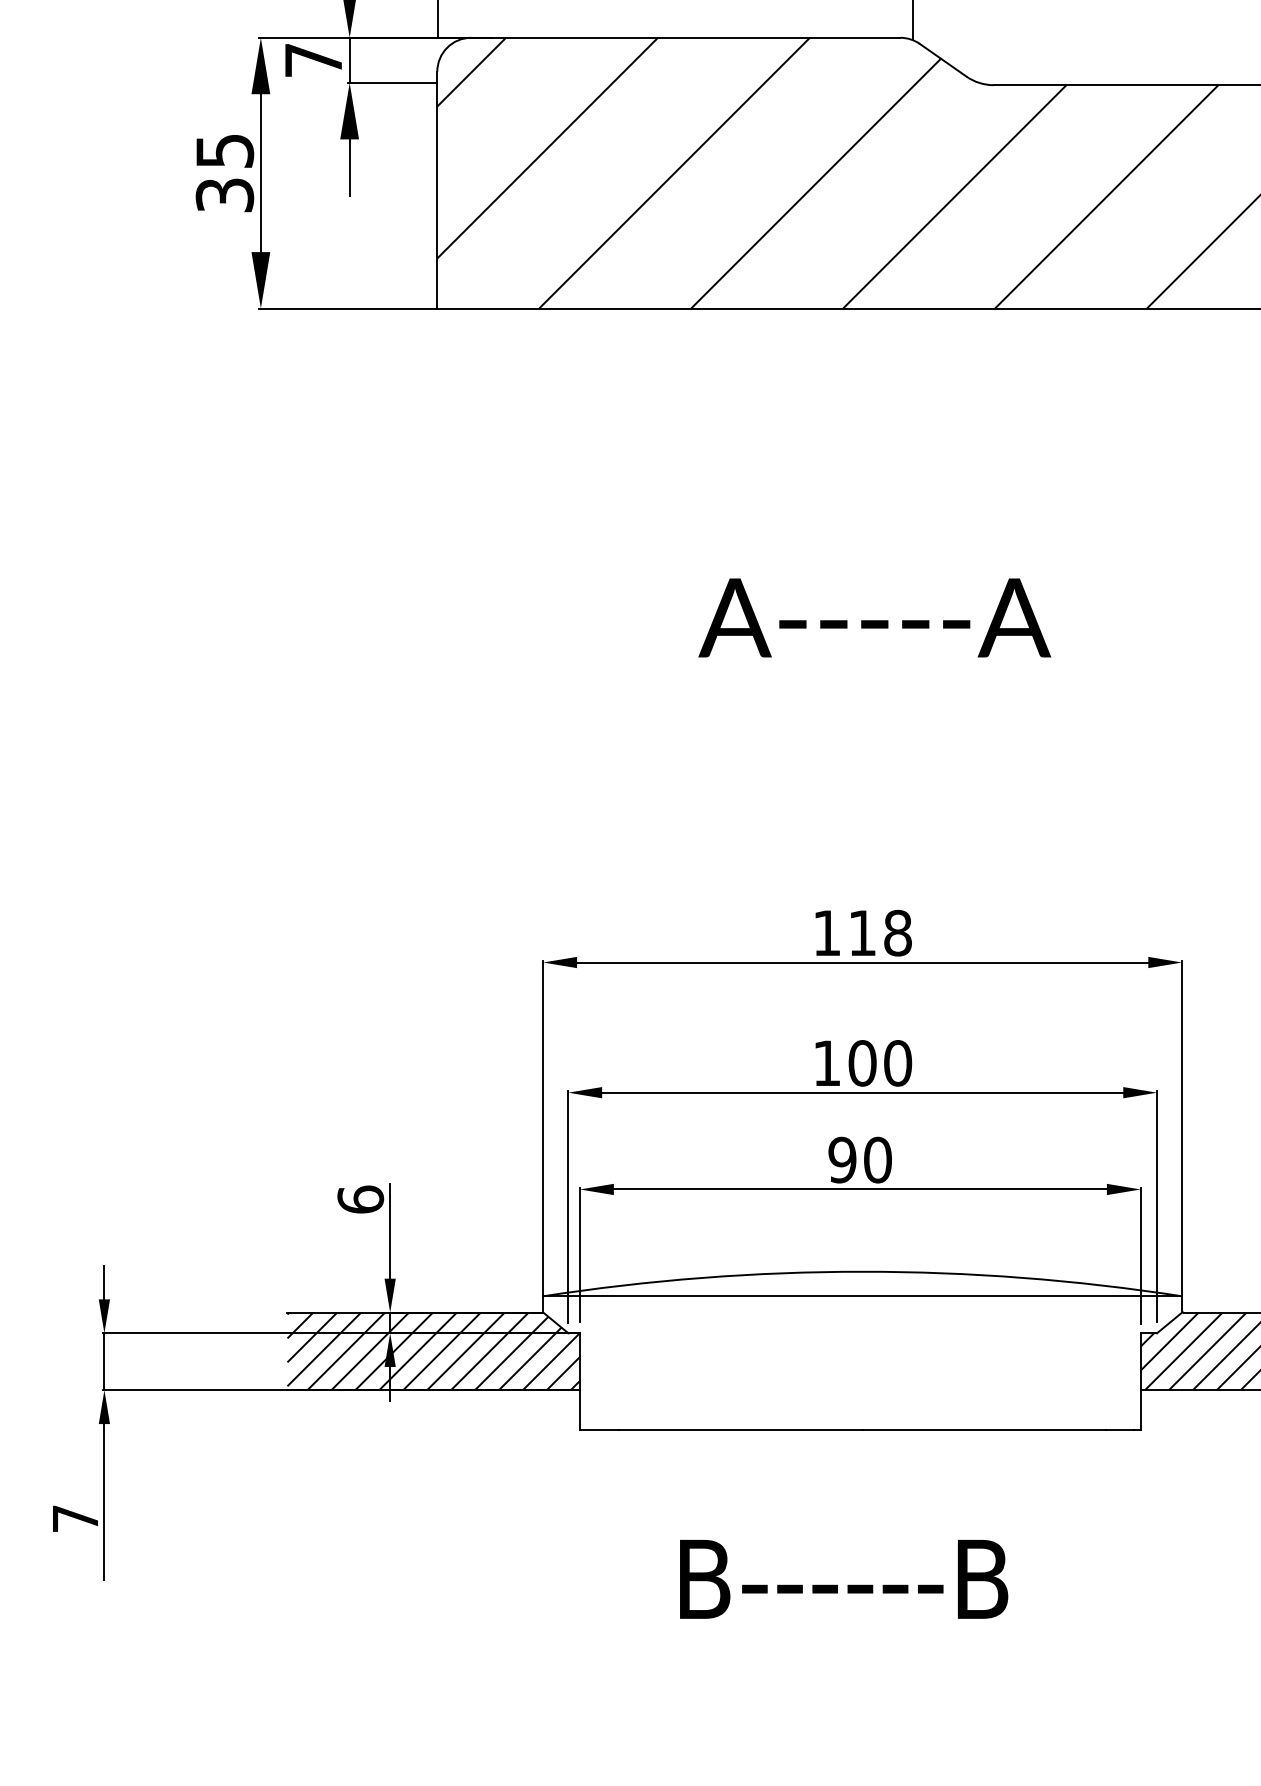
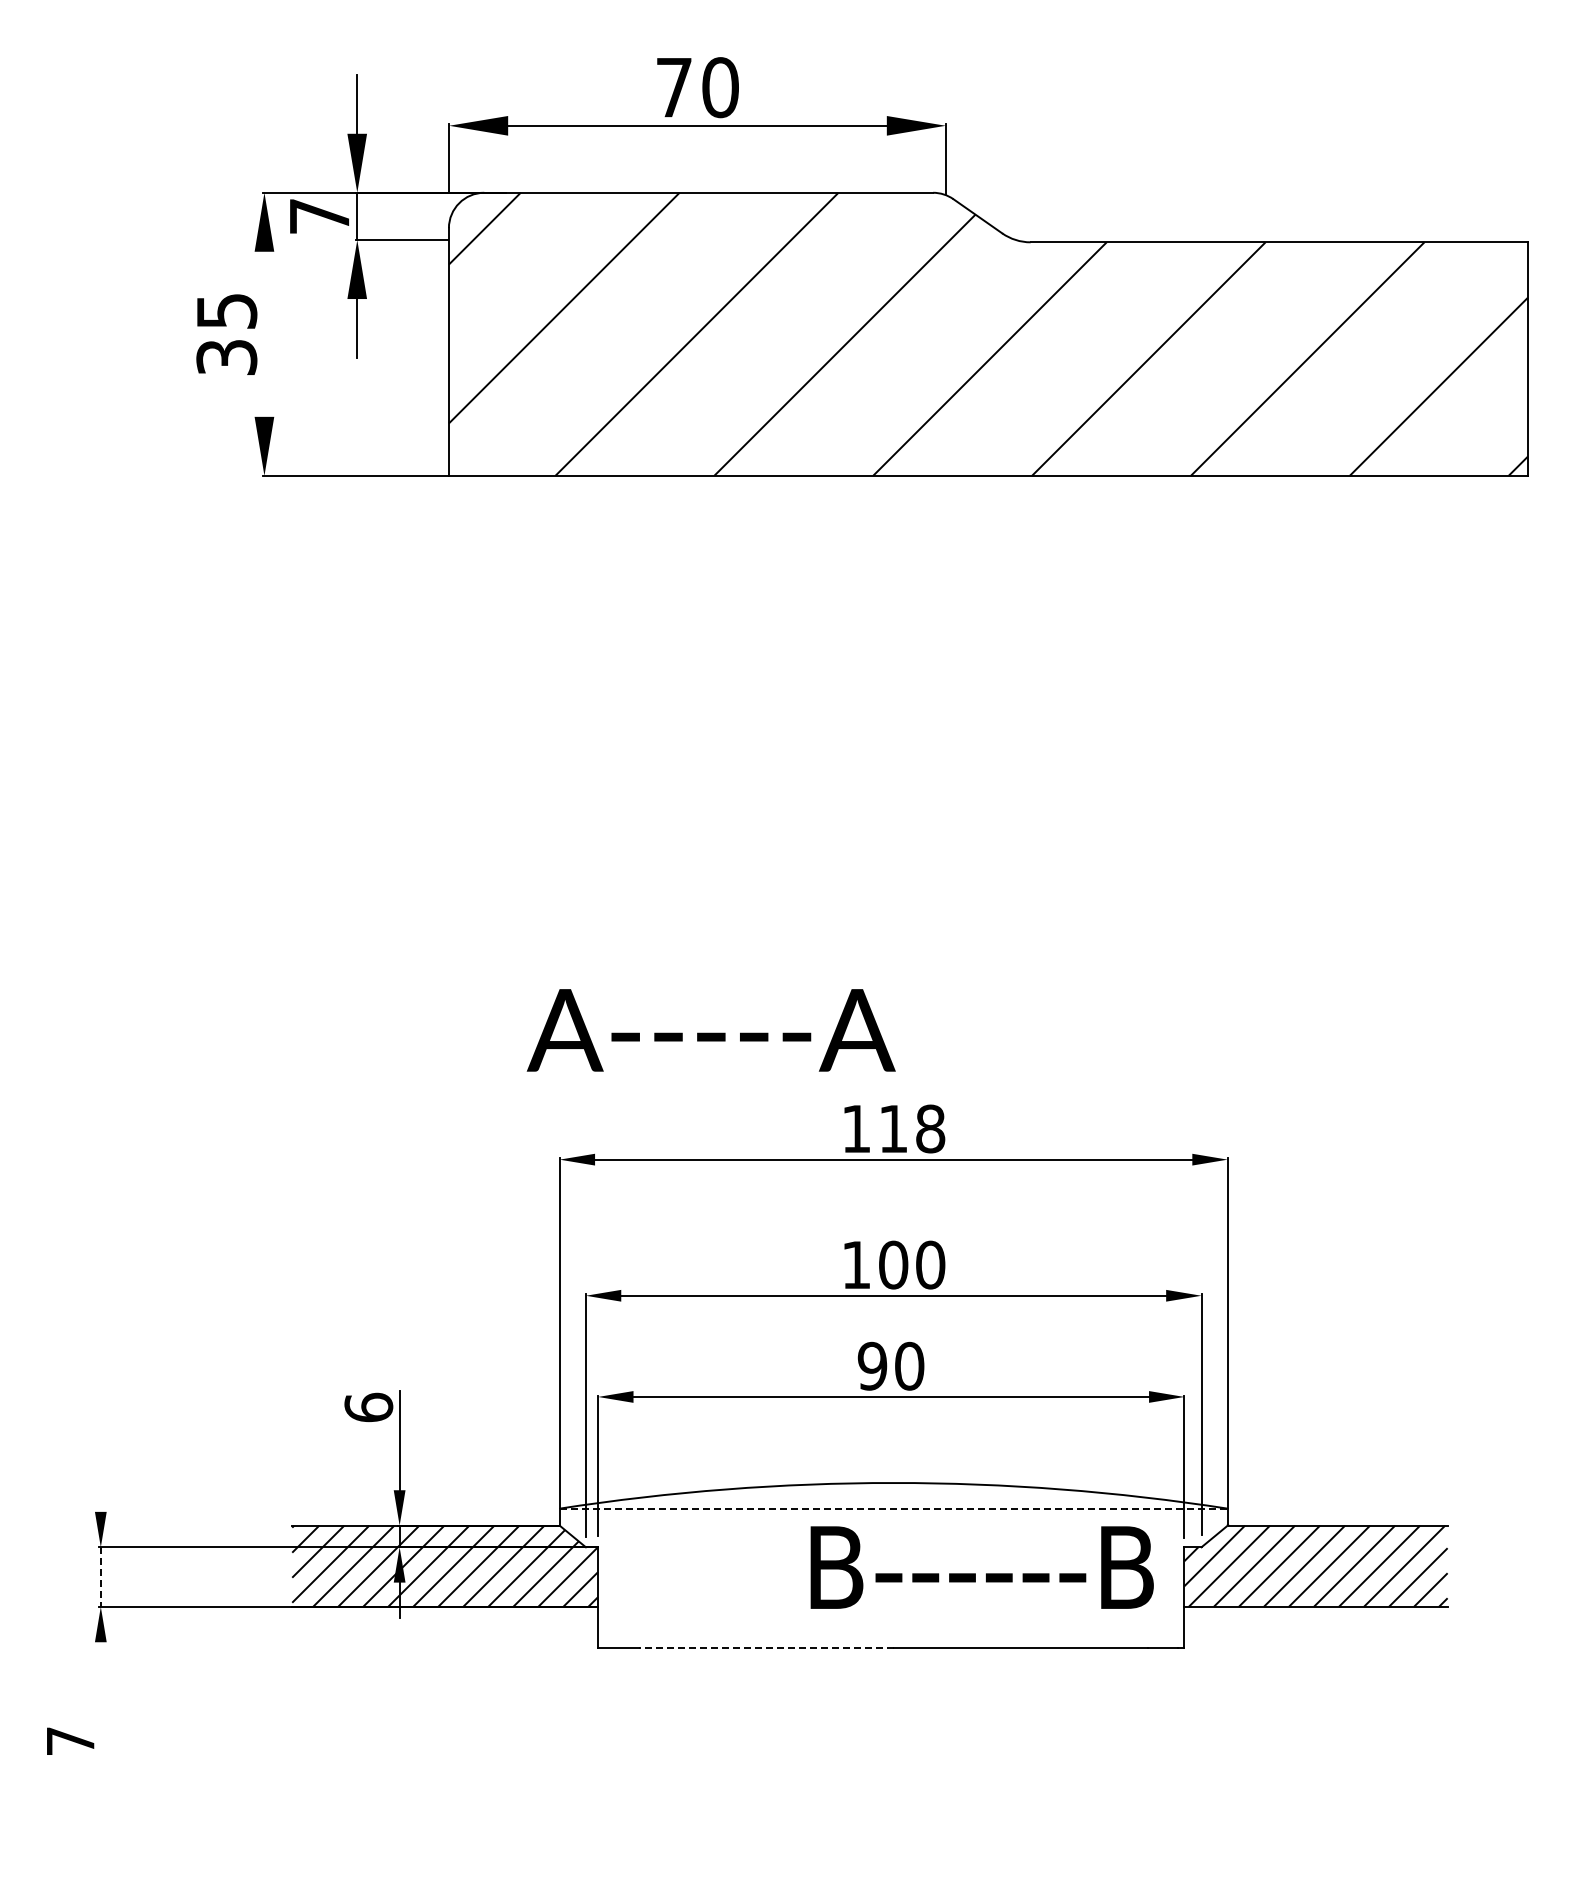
line: (260, 172) -> (264, 333), removed
text: (873, 618) -> (710, 1030), moved
line: (104, 1281) -> (100, 1493), removed
line: (863, 1296) -> (894, 1508), solid -> dashed
line: (104, 1362) -> (100, 1577), solid -> dashed
line: (740, 1430) -> (765, 1648), solid -> dashed
line: (104, 1501) -> (100, 1723), removed
text: (843, 1579) -> (981, 1567), moved

